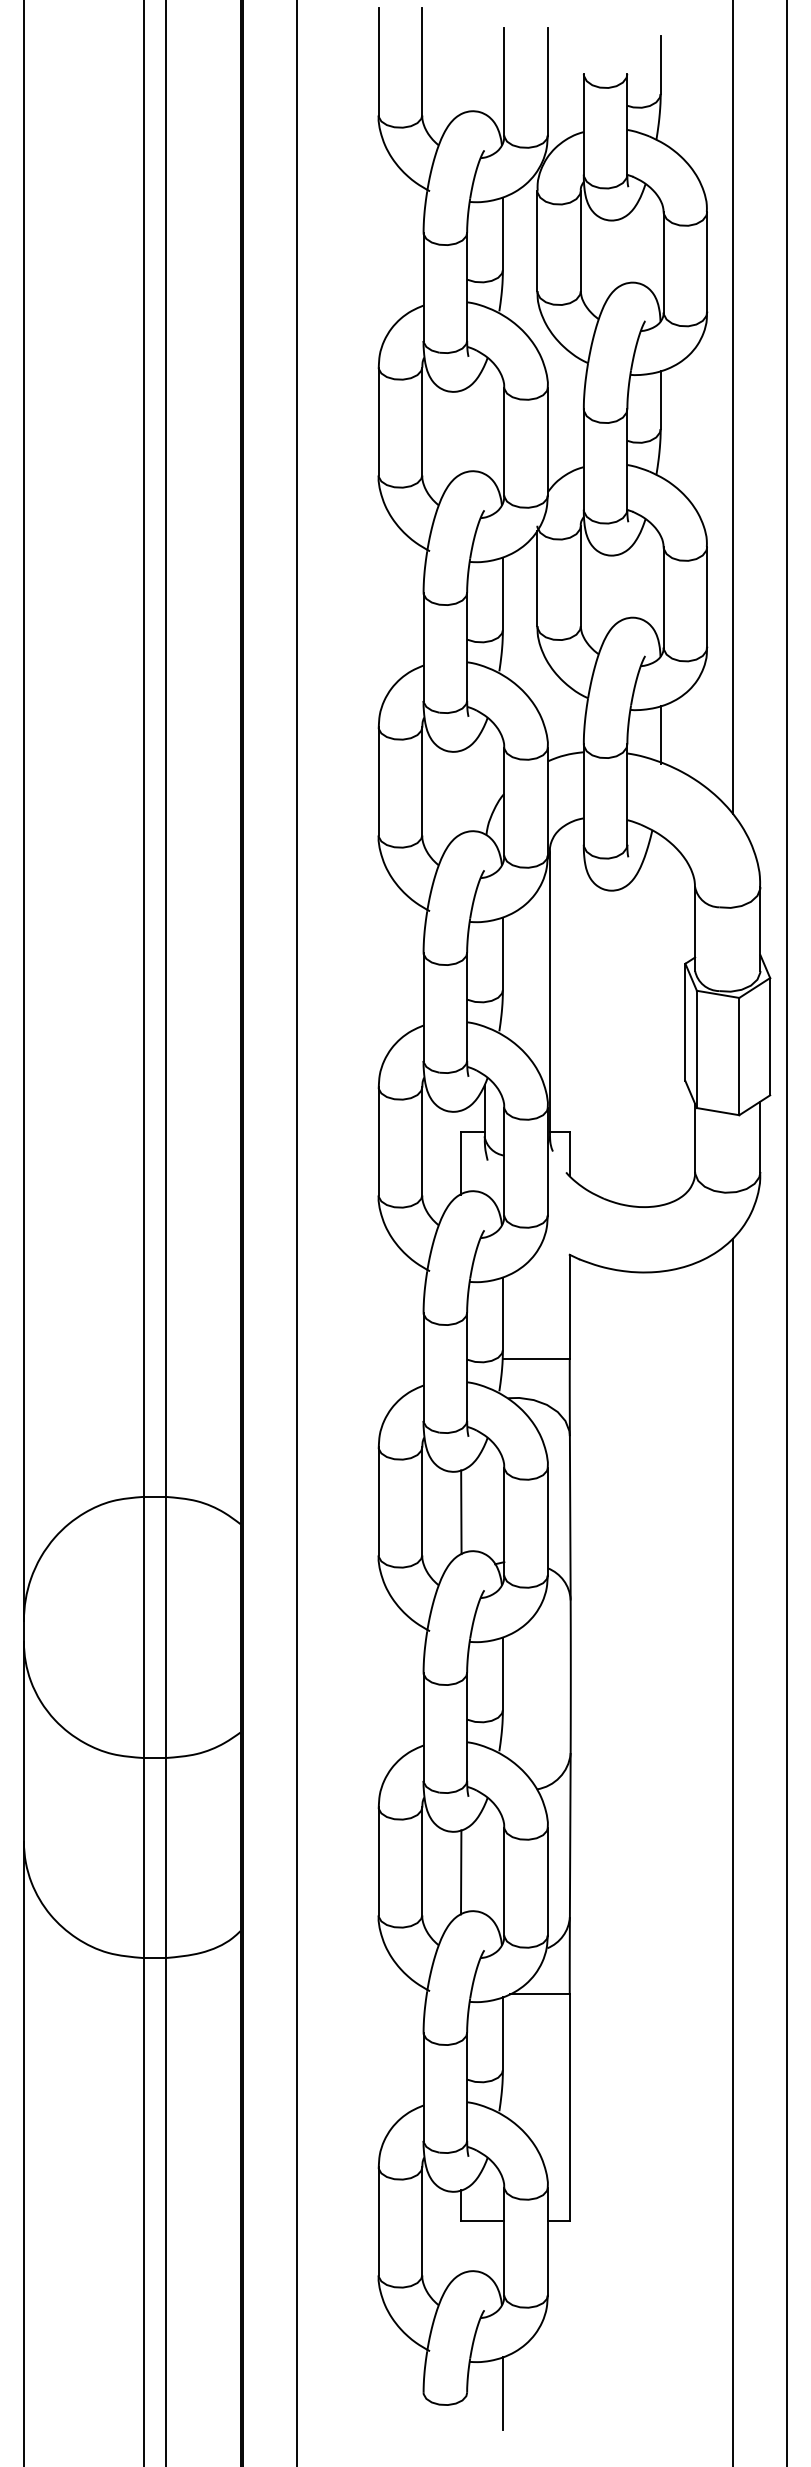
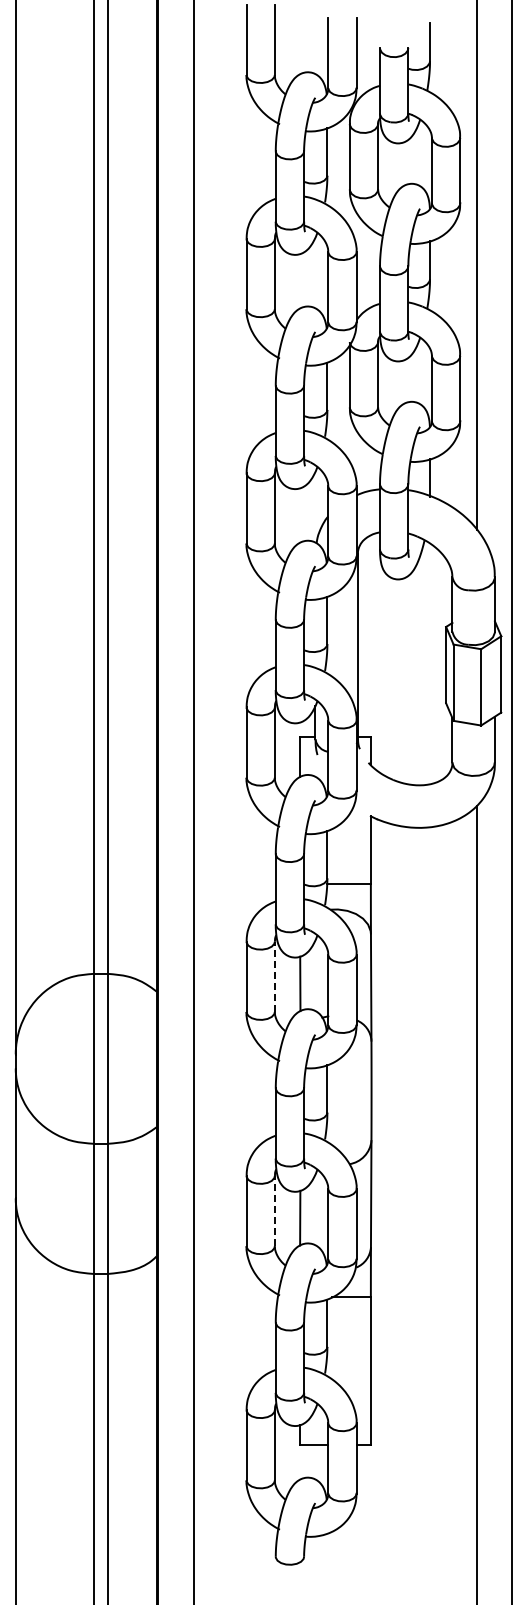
line: (421, 1500) -> (274, 976), solid -> dashed
line: (421, 1860) -> (274, 1210), solid -> dashed
line: (503, 2393) -> (327, 1557), removed

